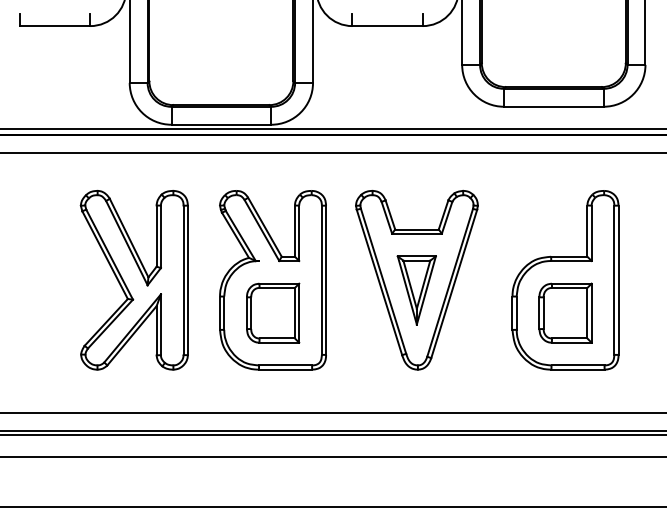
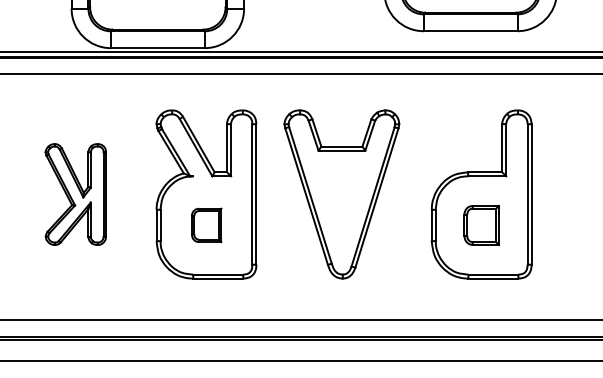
part: (133, 280) -> (75, 194), size x0.6
part: (416, 290) -> (341, 204), removed
part: (273, 312) -> (206, 224), size x0.6
part: (565, 312) -> (481, 224), size x0.7

